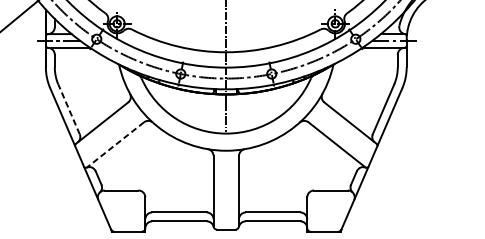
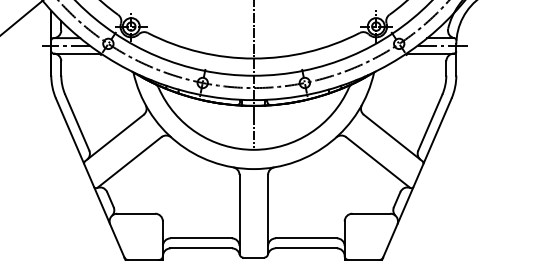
line: (69, 109) -> (77, 122), dashed -> solid
line: (115, 144) -> (129, 162), dashed -> solid

